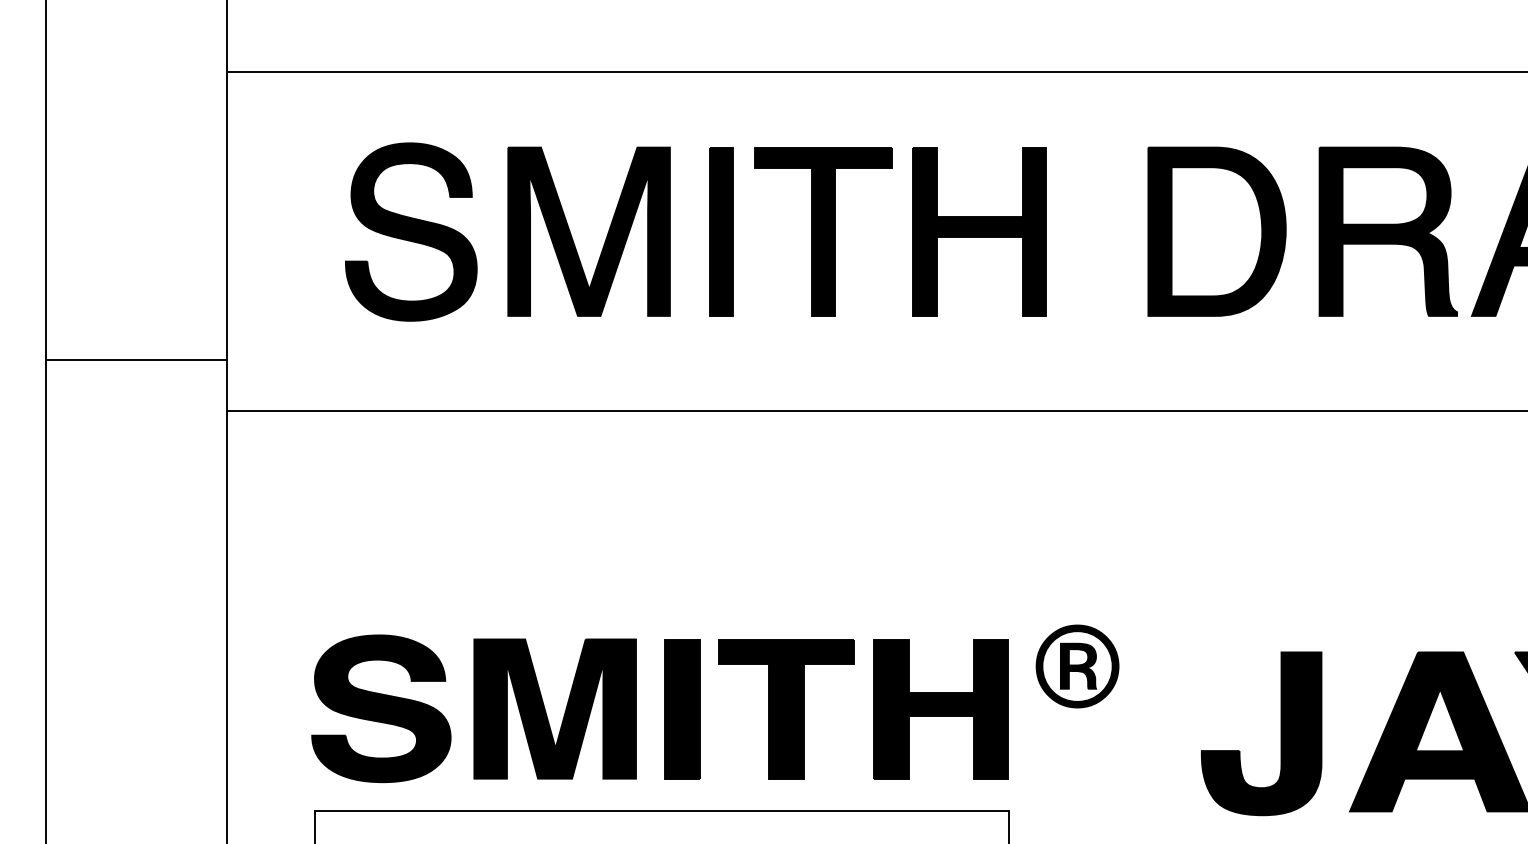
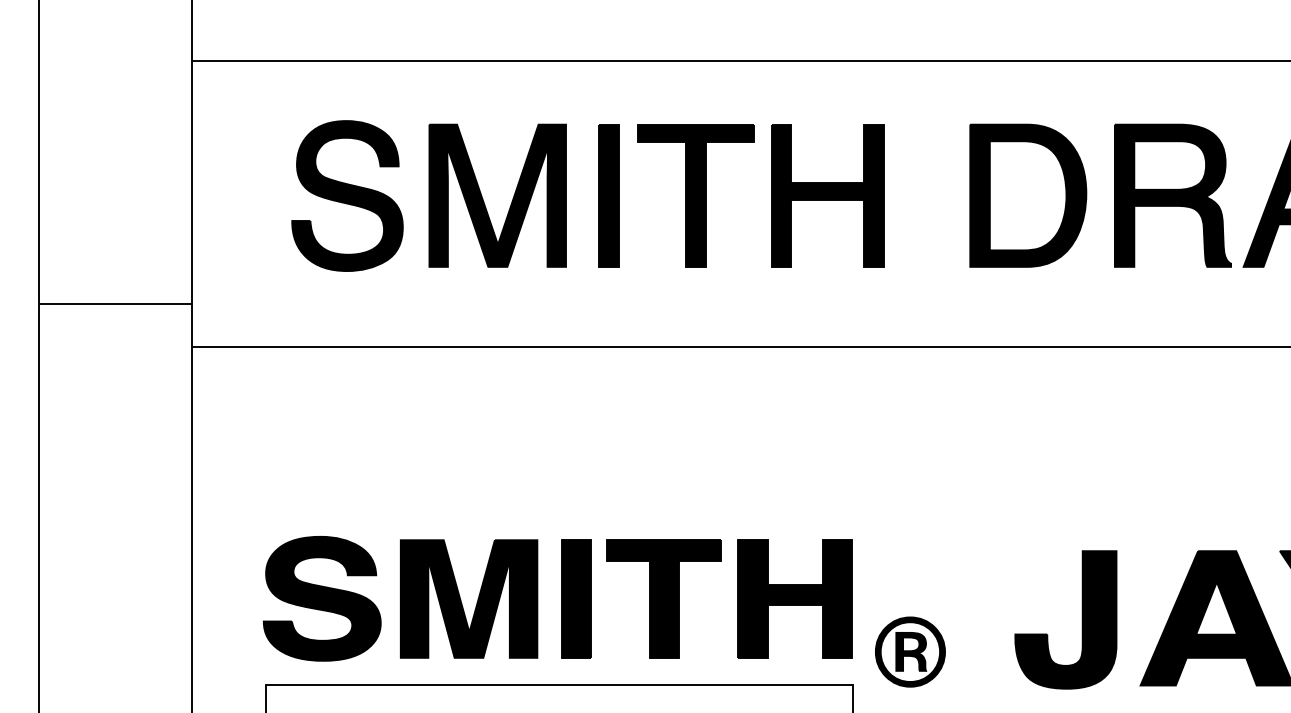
part: (1077, 665) -> (910, 651), moved

